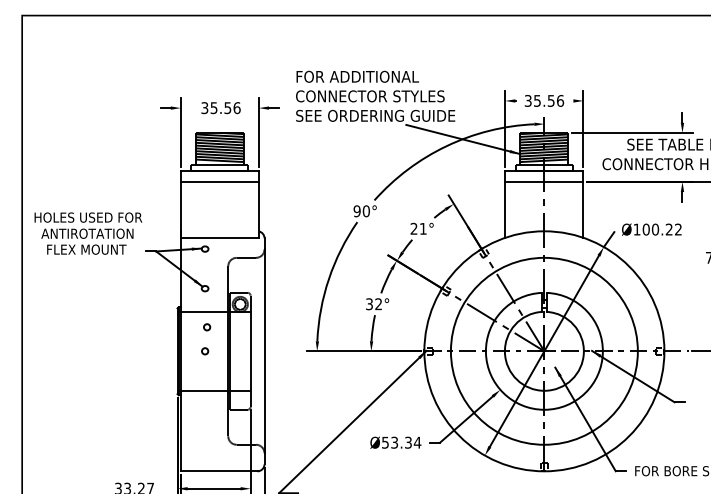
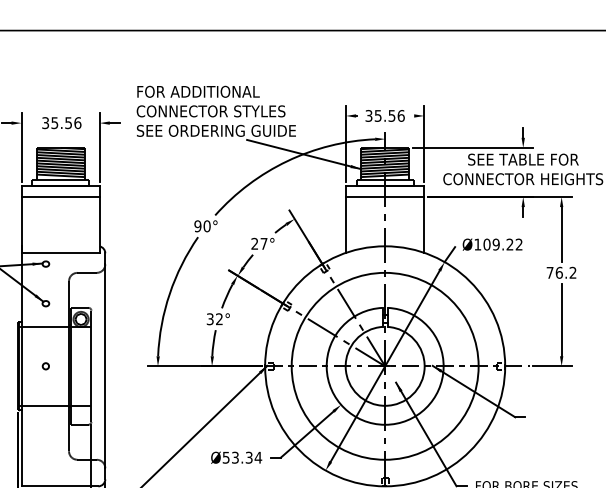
text: (423, 228) -> (264, 243), 21° -> 27°
text: (654, 229) -> (495, 244), Ø100.22 -> Ø109.22
circle: (207, 327) -> (48, 342), removed

